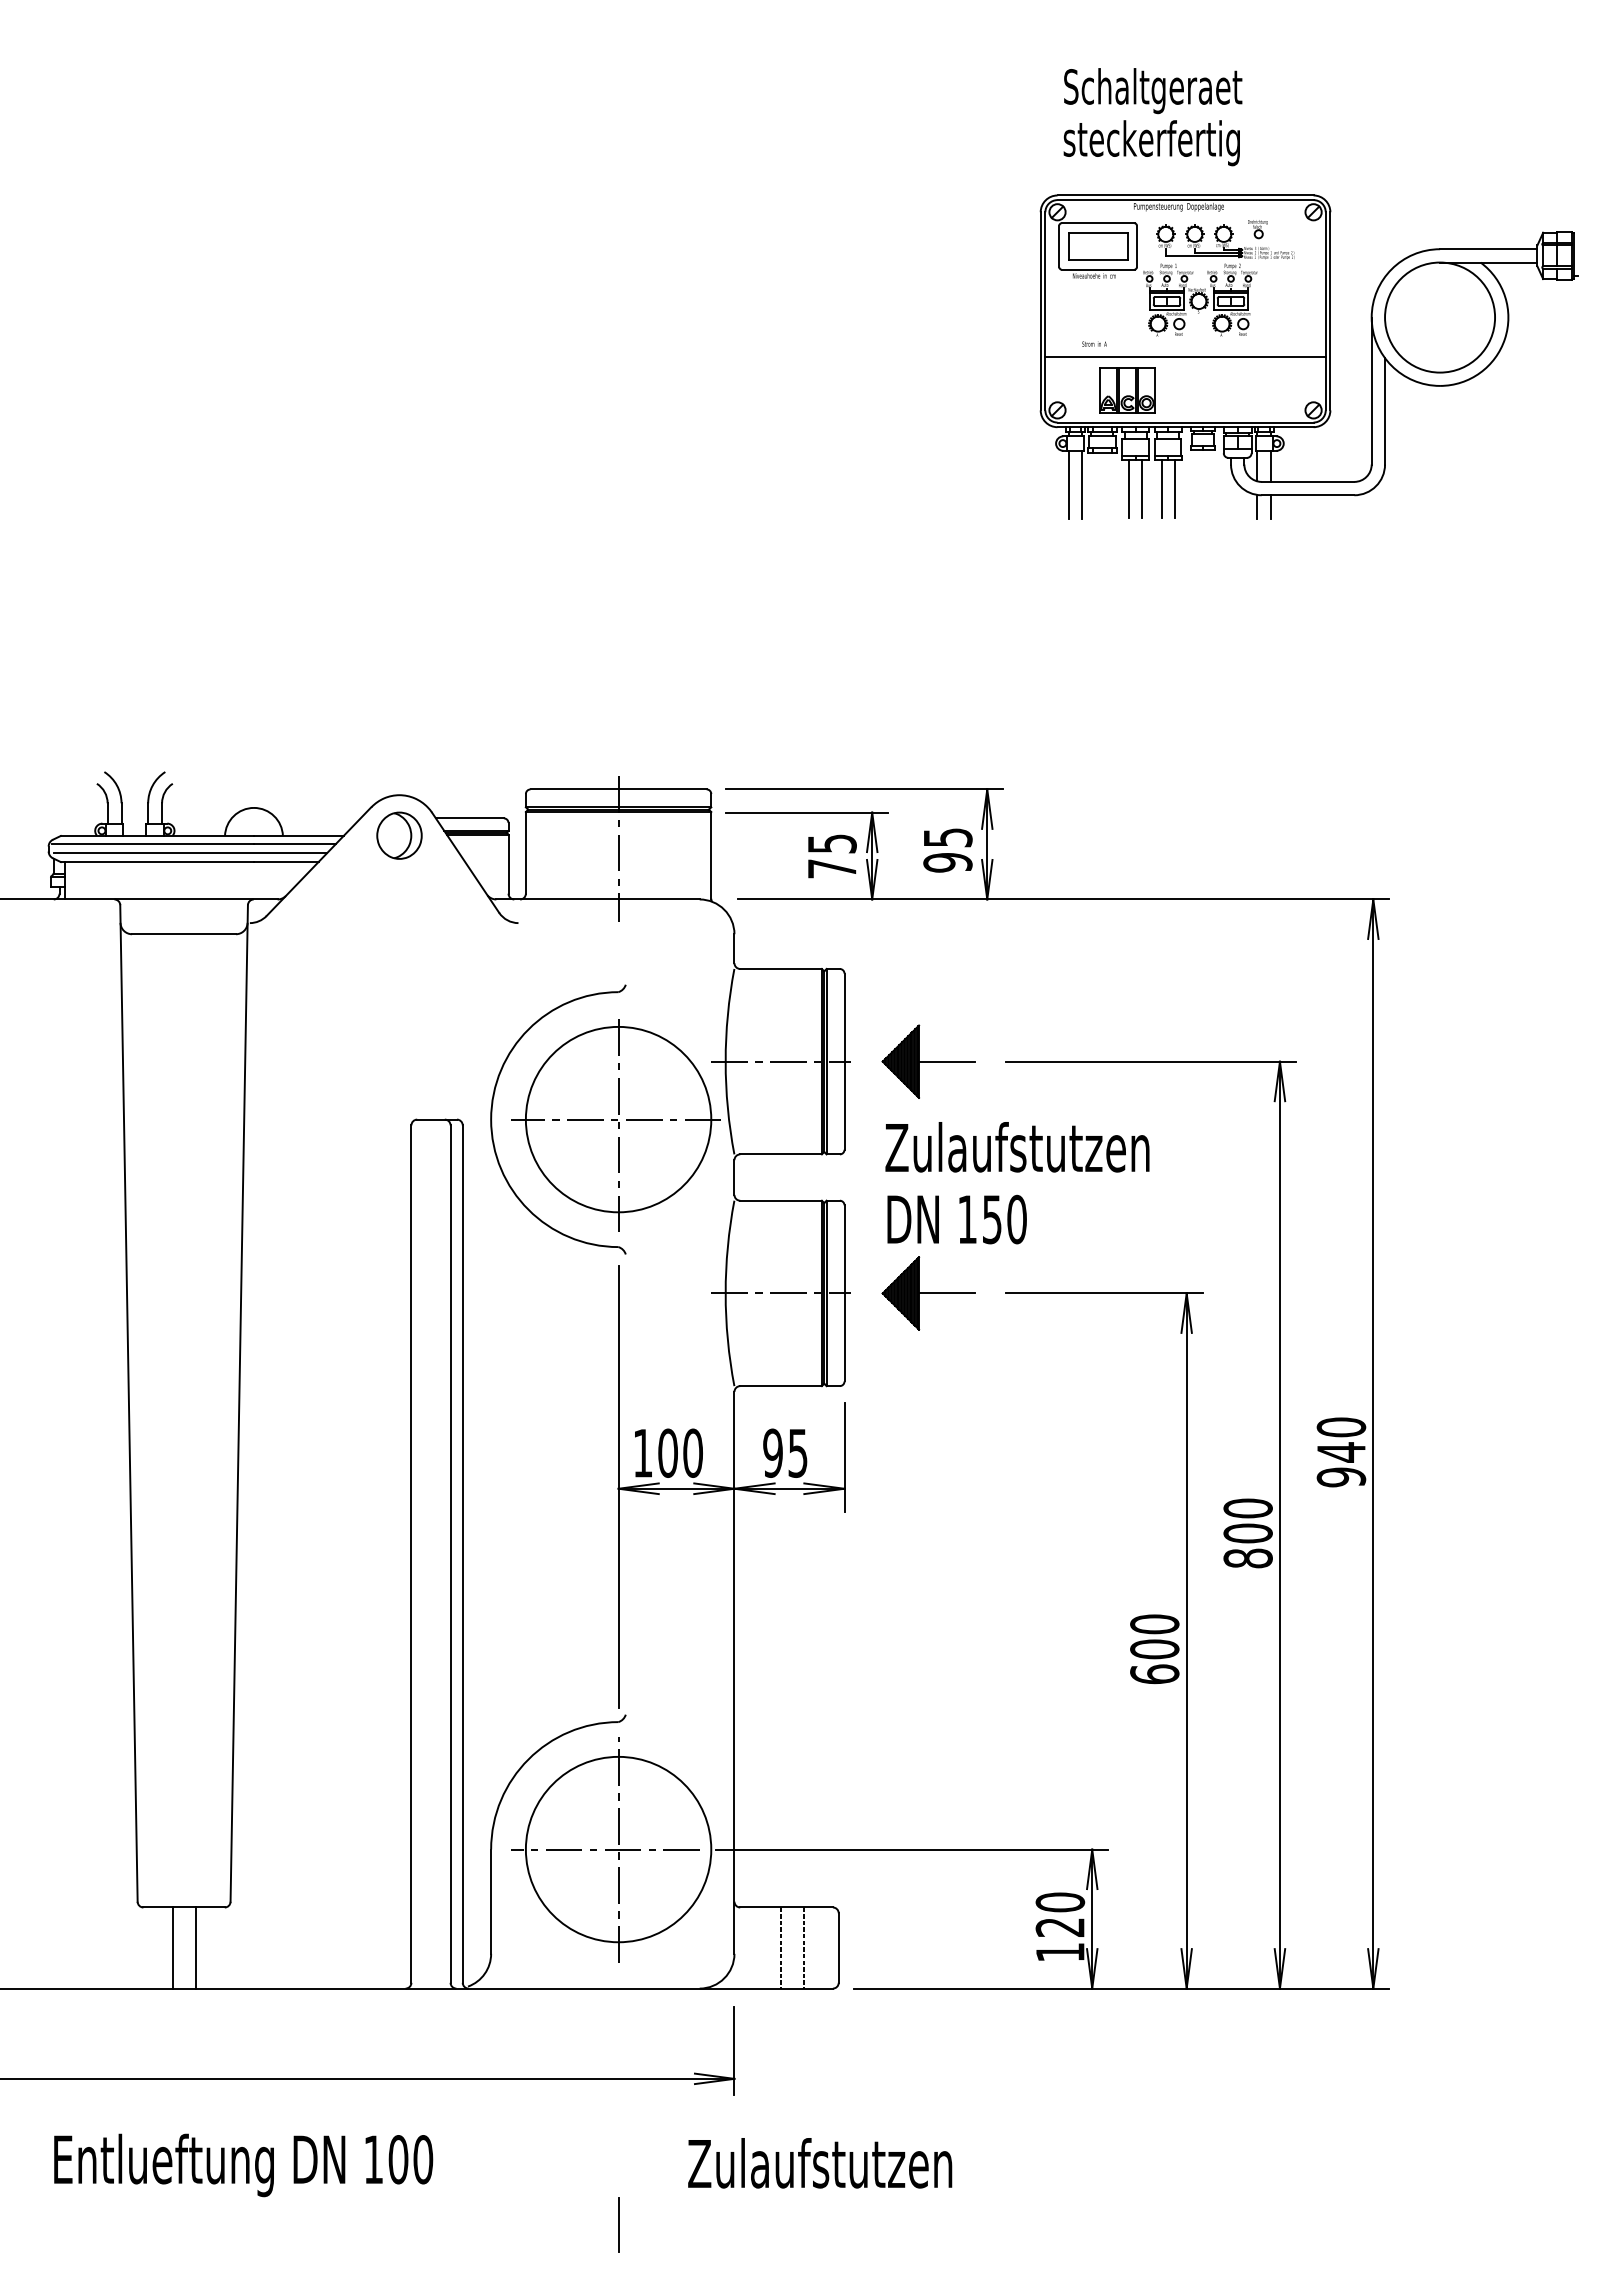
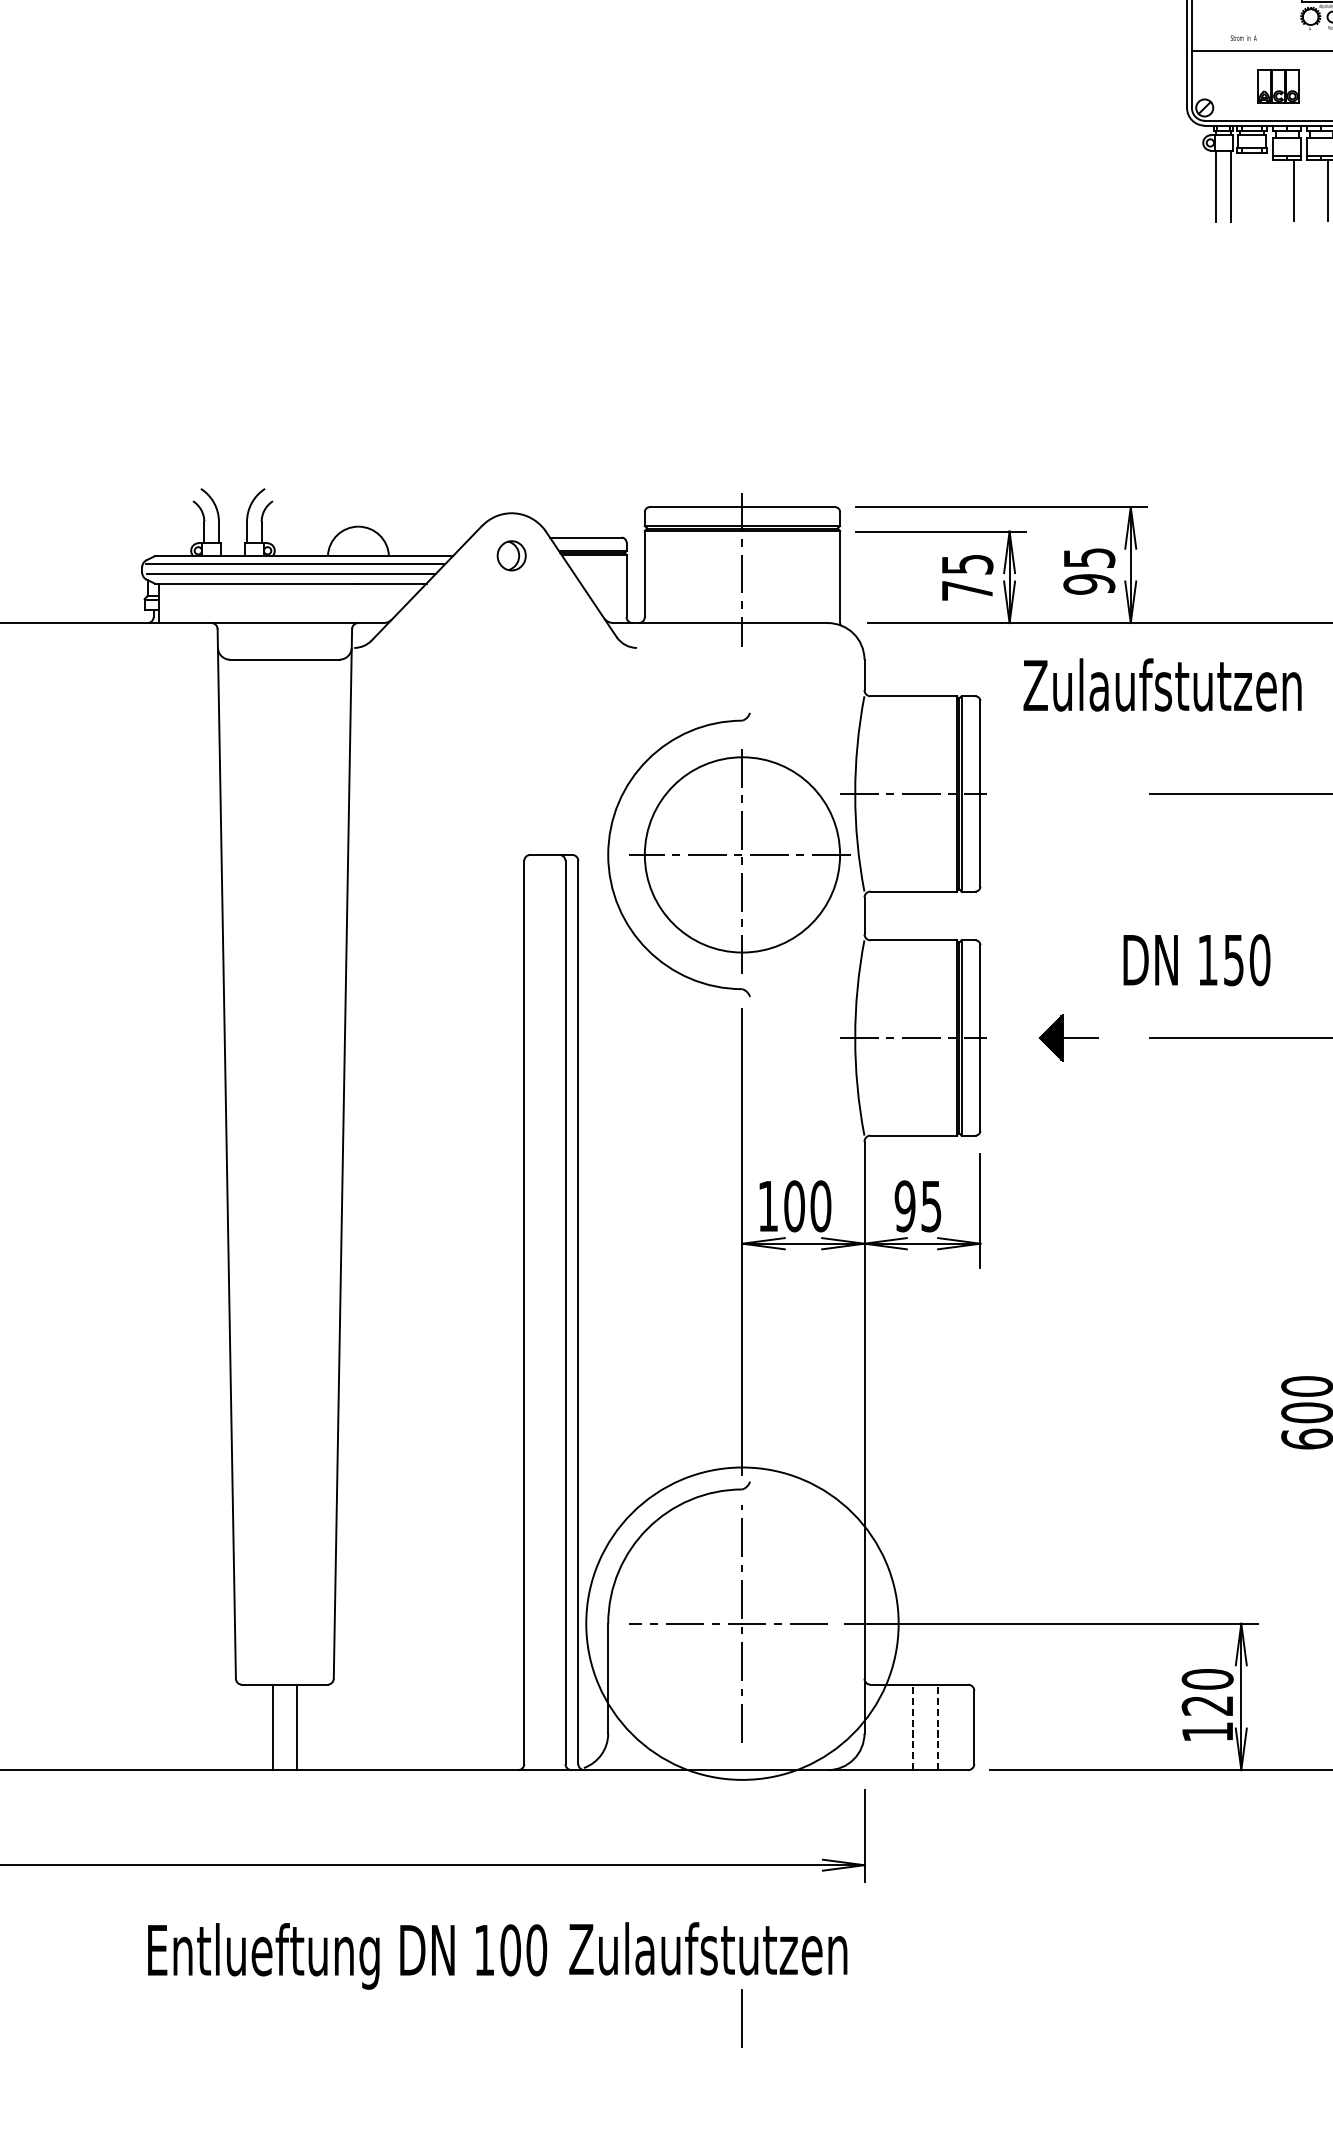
part: (1127, 390) -> (1278, 87), size x0.7
line: (1129, 488) -> (1280, 190), removed
line: (1161, 488) -> (1314, 190), removed
part: (399, 835) -> (511, 555), size x0.6
part: (928, 1061) -> (1068, 793), removed
text: (1017, 1147) -> (1162, 685), moved
text: (956, 1219) -> (1196, 960), moved
part: (928, 1293) -> (1068, 1038), size x0.6
circle: (618, 1849) -> (742, 1623), size x1.6
text: (820, 2163) -> (708, 1949), moved

